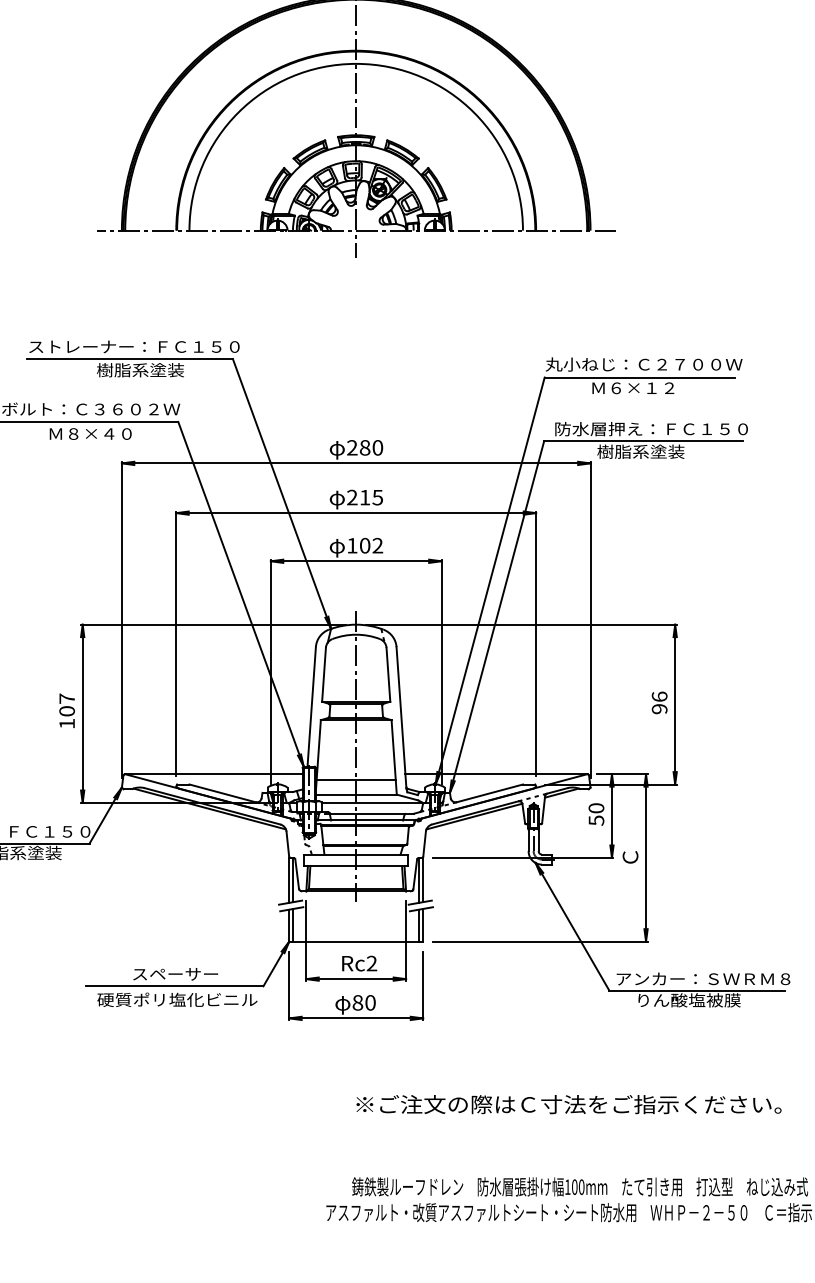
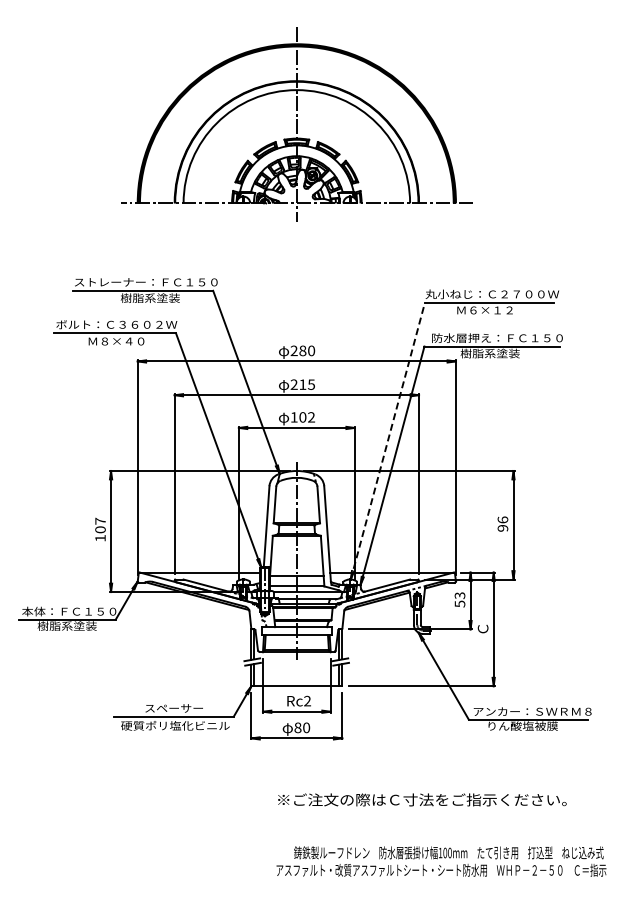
line: (489, 579) -> (387, 440), solid -> dashed
text: (597, 807) -> (460, 595), 50 -> 53
text: (569, 1103) -> (422, 799), moved

